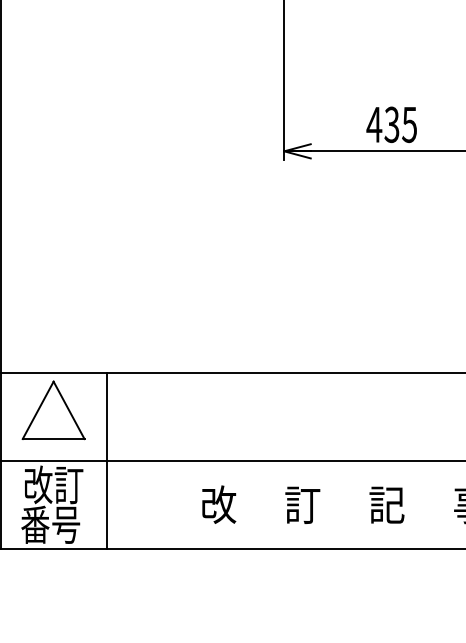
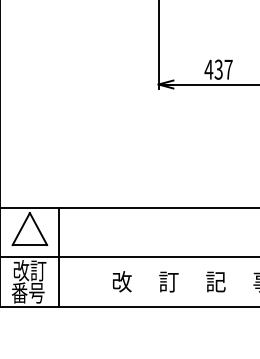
text: (409, 124) -> (228, 69), 435 -> 437

